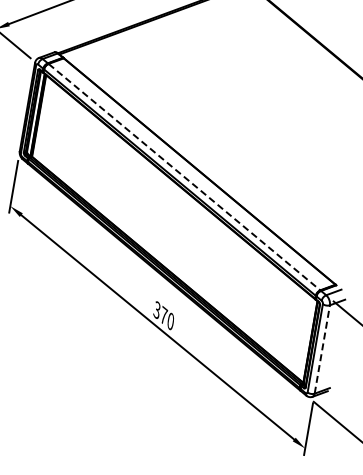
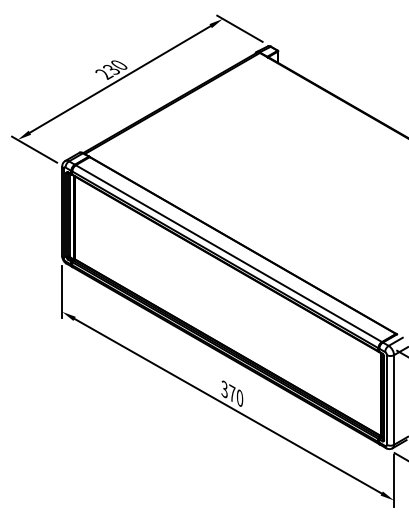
line: (184, 176) -> (228, 253), dashed -> solid
line: (322, 350) -> (394, 400), dashed -> solid

